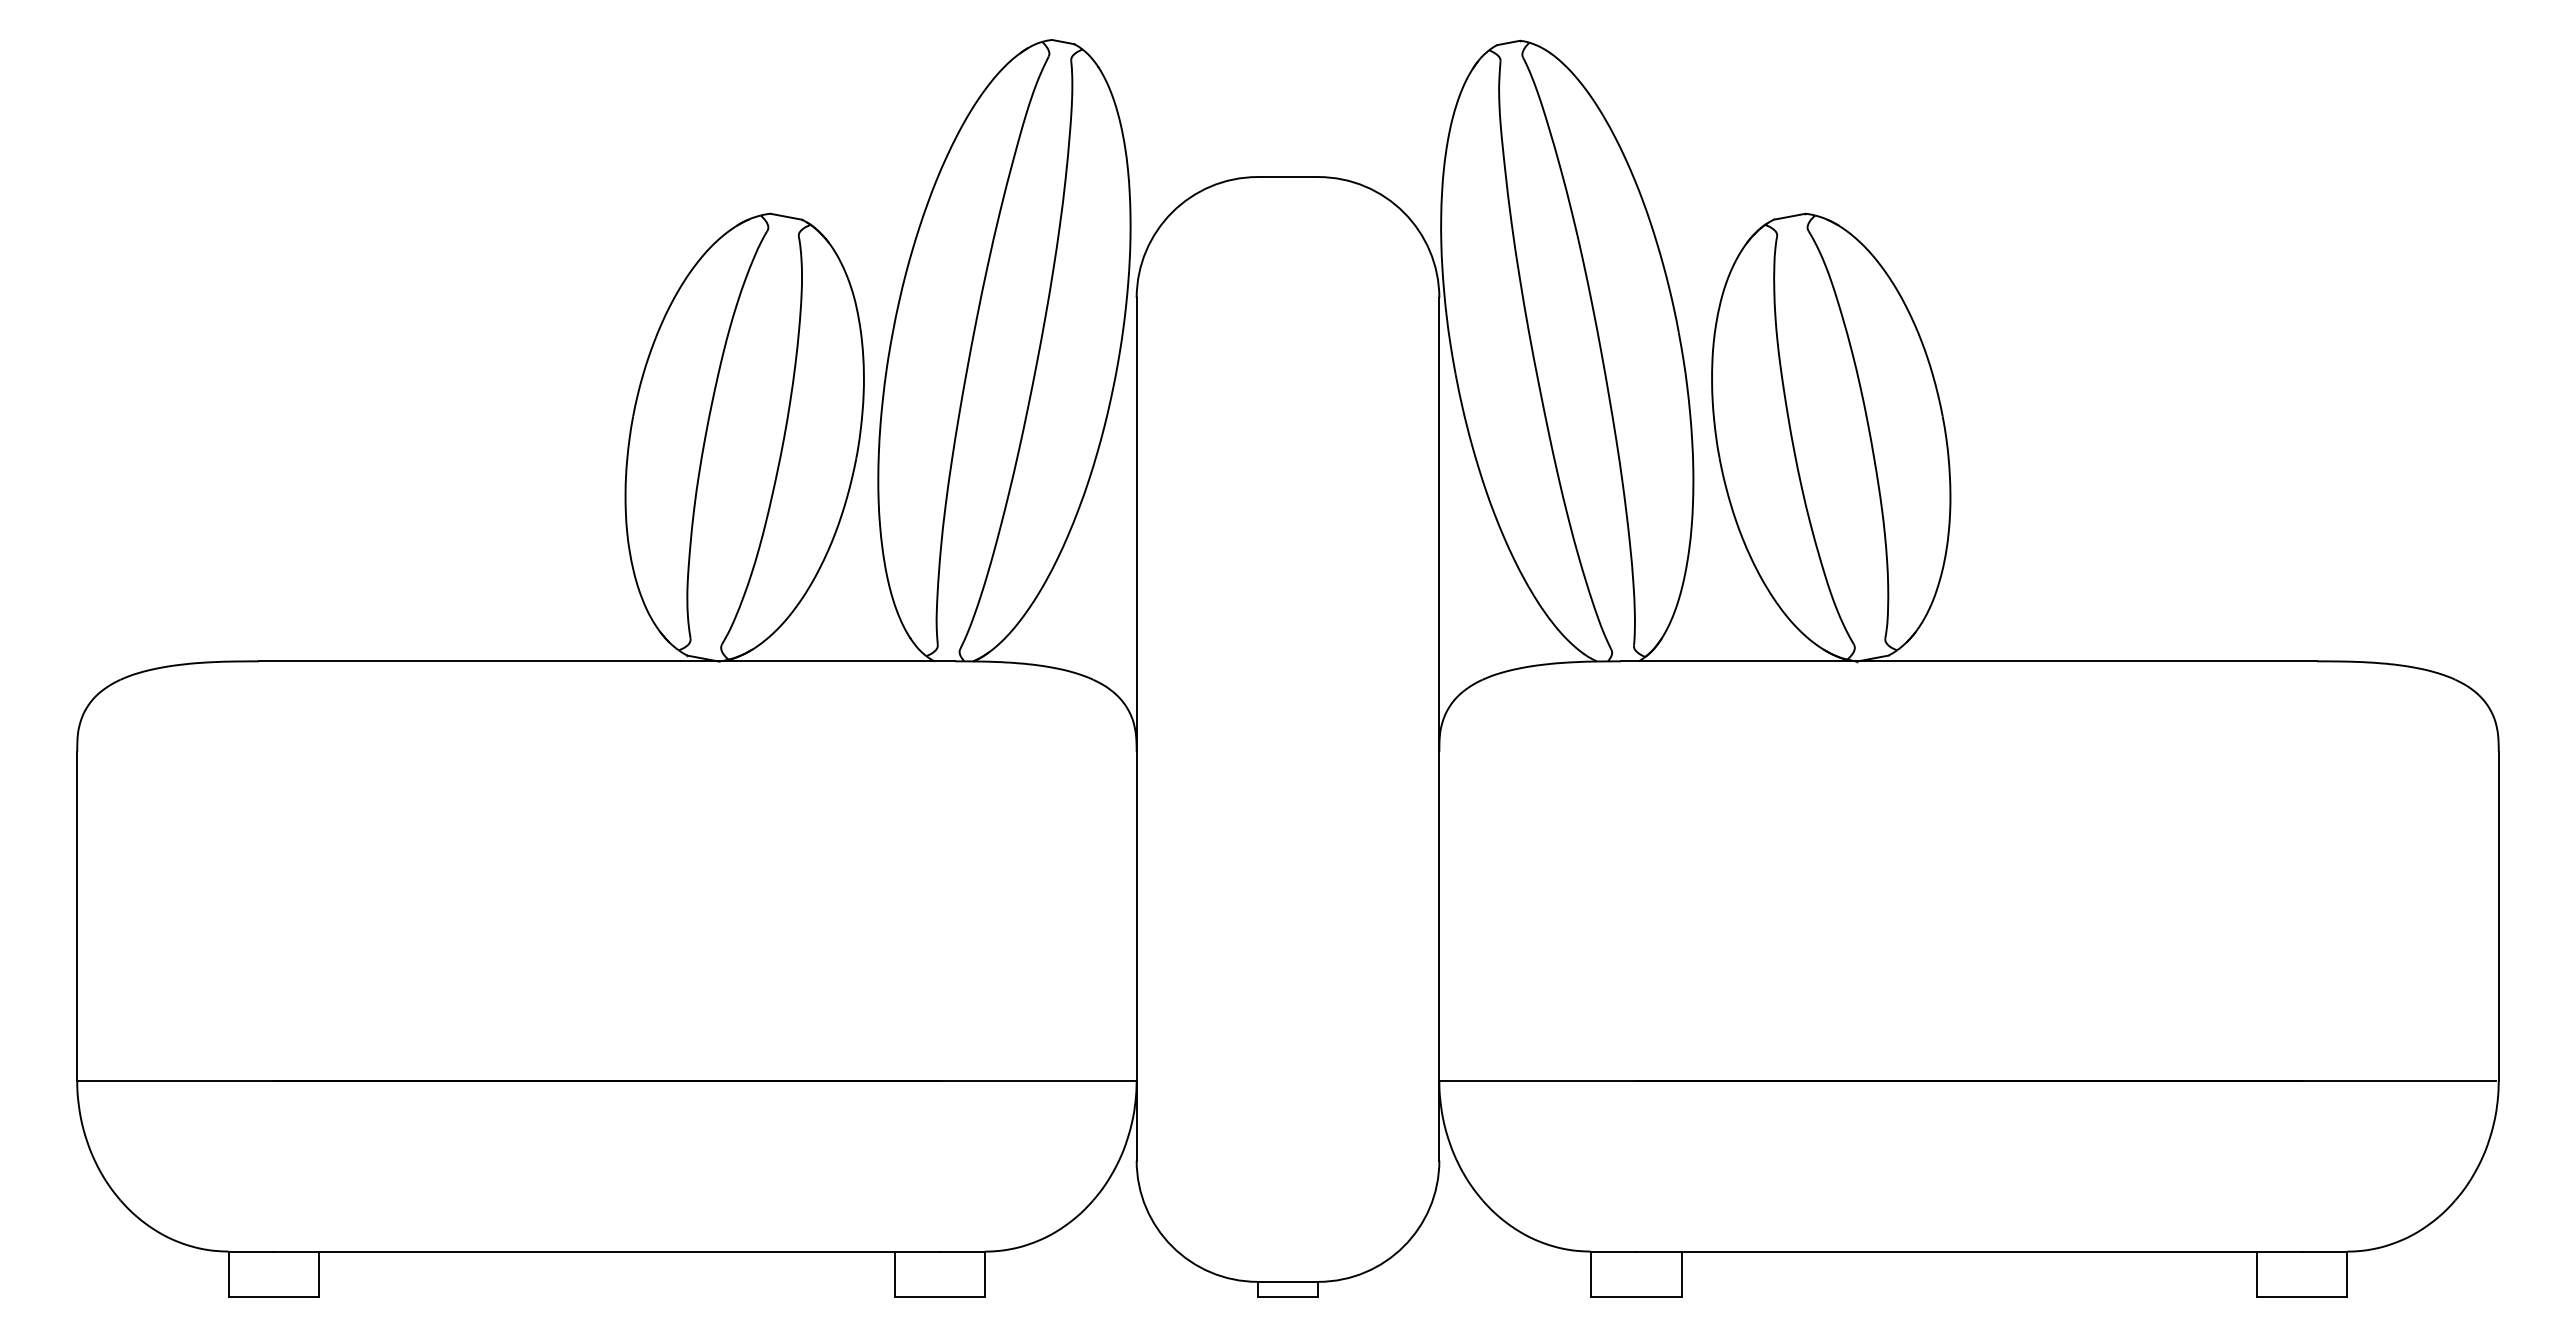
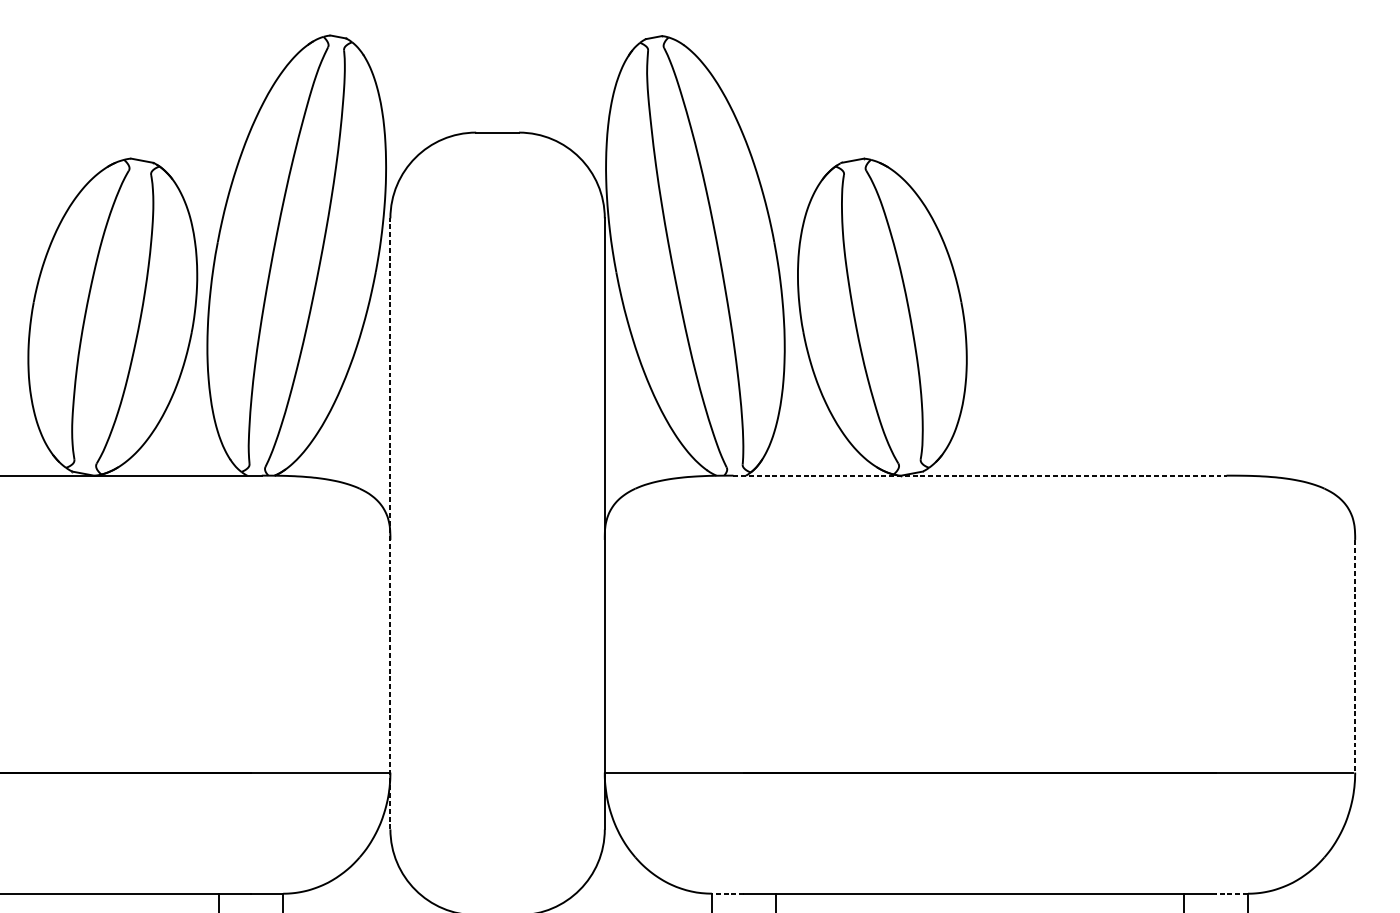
line: (1969, 661) -> (980, 475), solid -> dashed
line: (1136, 728) -> (390, 523), solid -> dashed
line: (2498, 916) -> (1355, 656), solid -> dashed
line: (1613, 1251) -> (728, 893), solid -> dashed
line: (2324, 1251) -> (1231, 893), solid -> dashed

